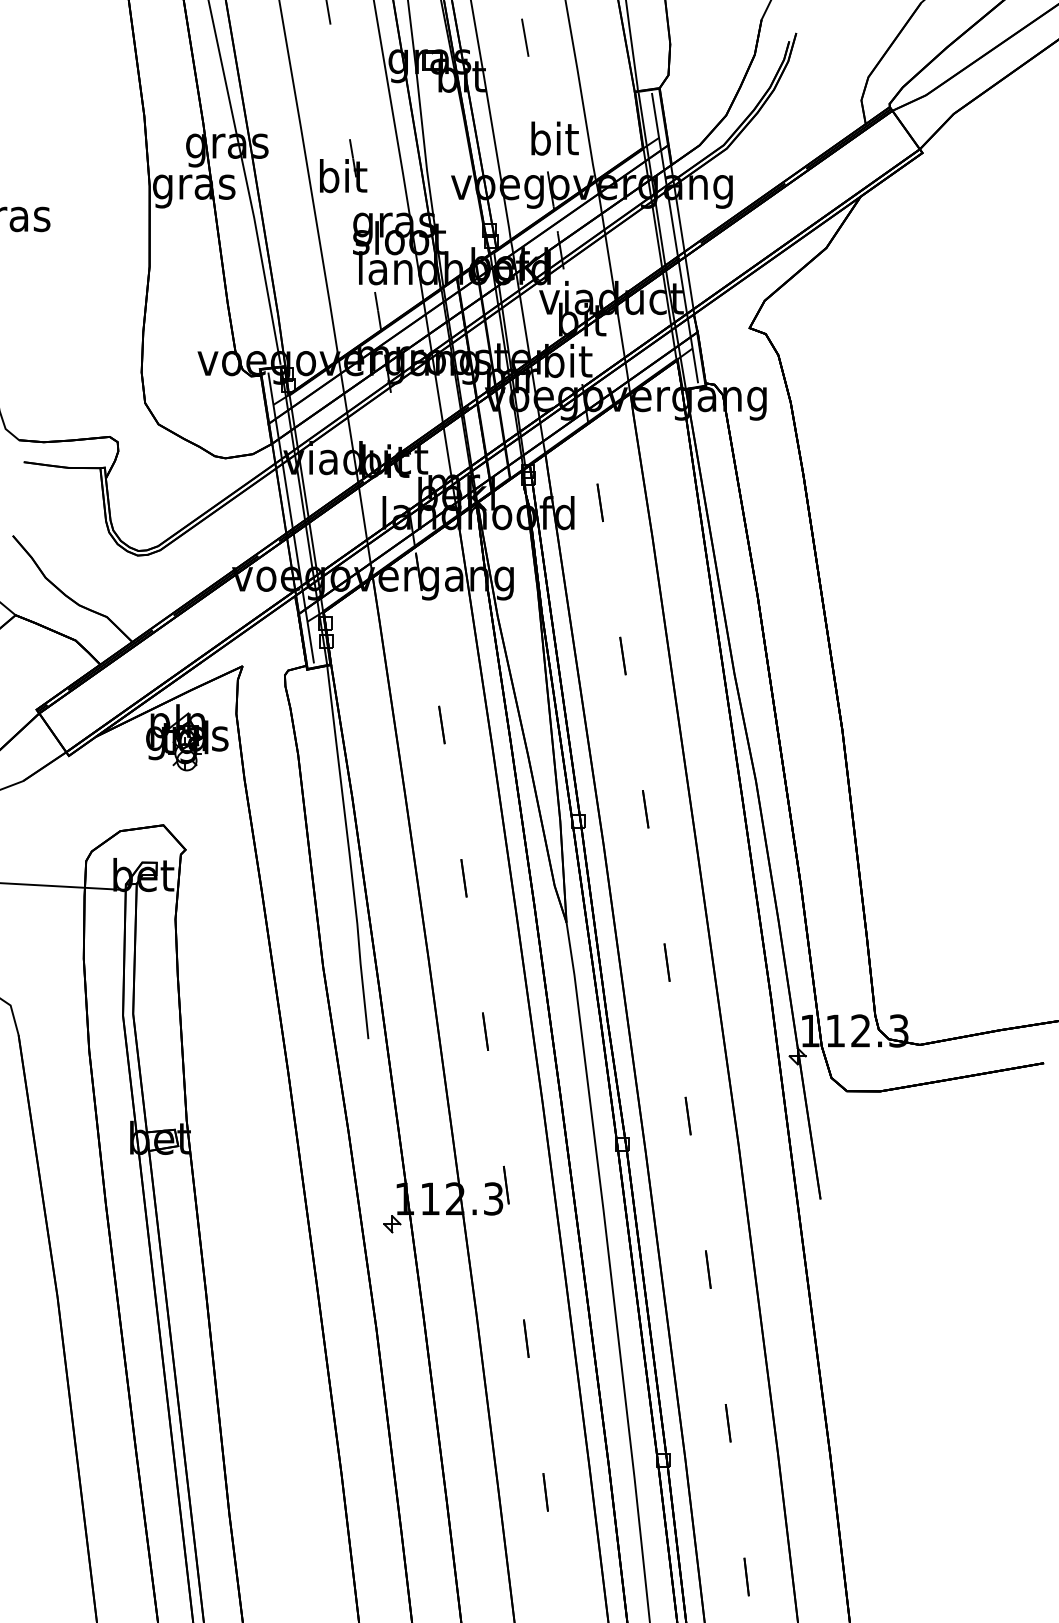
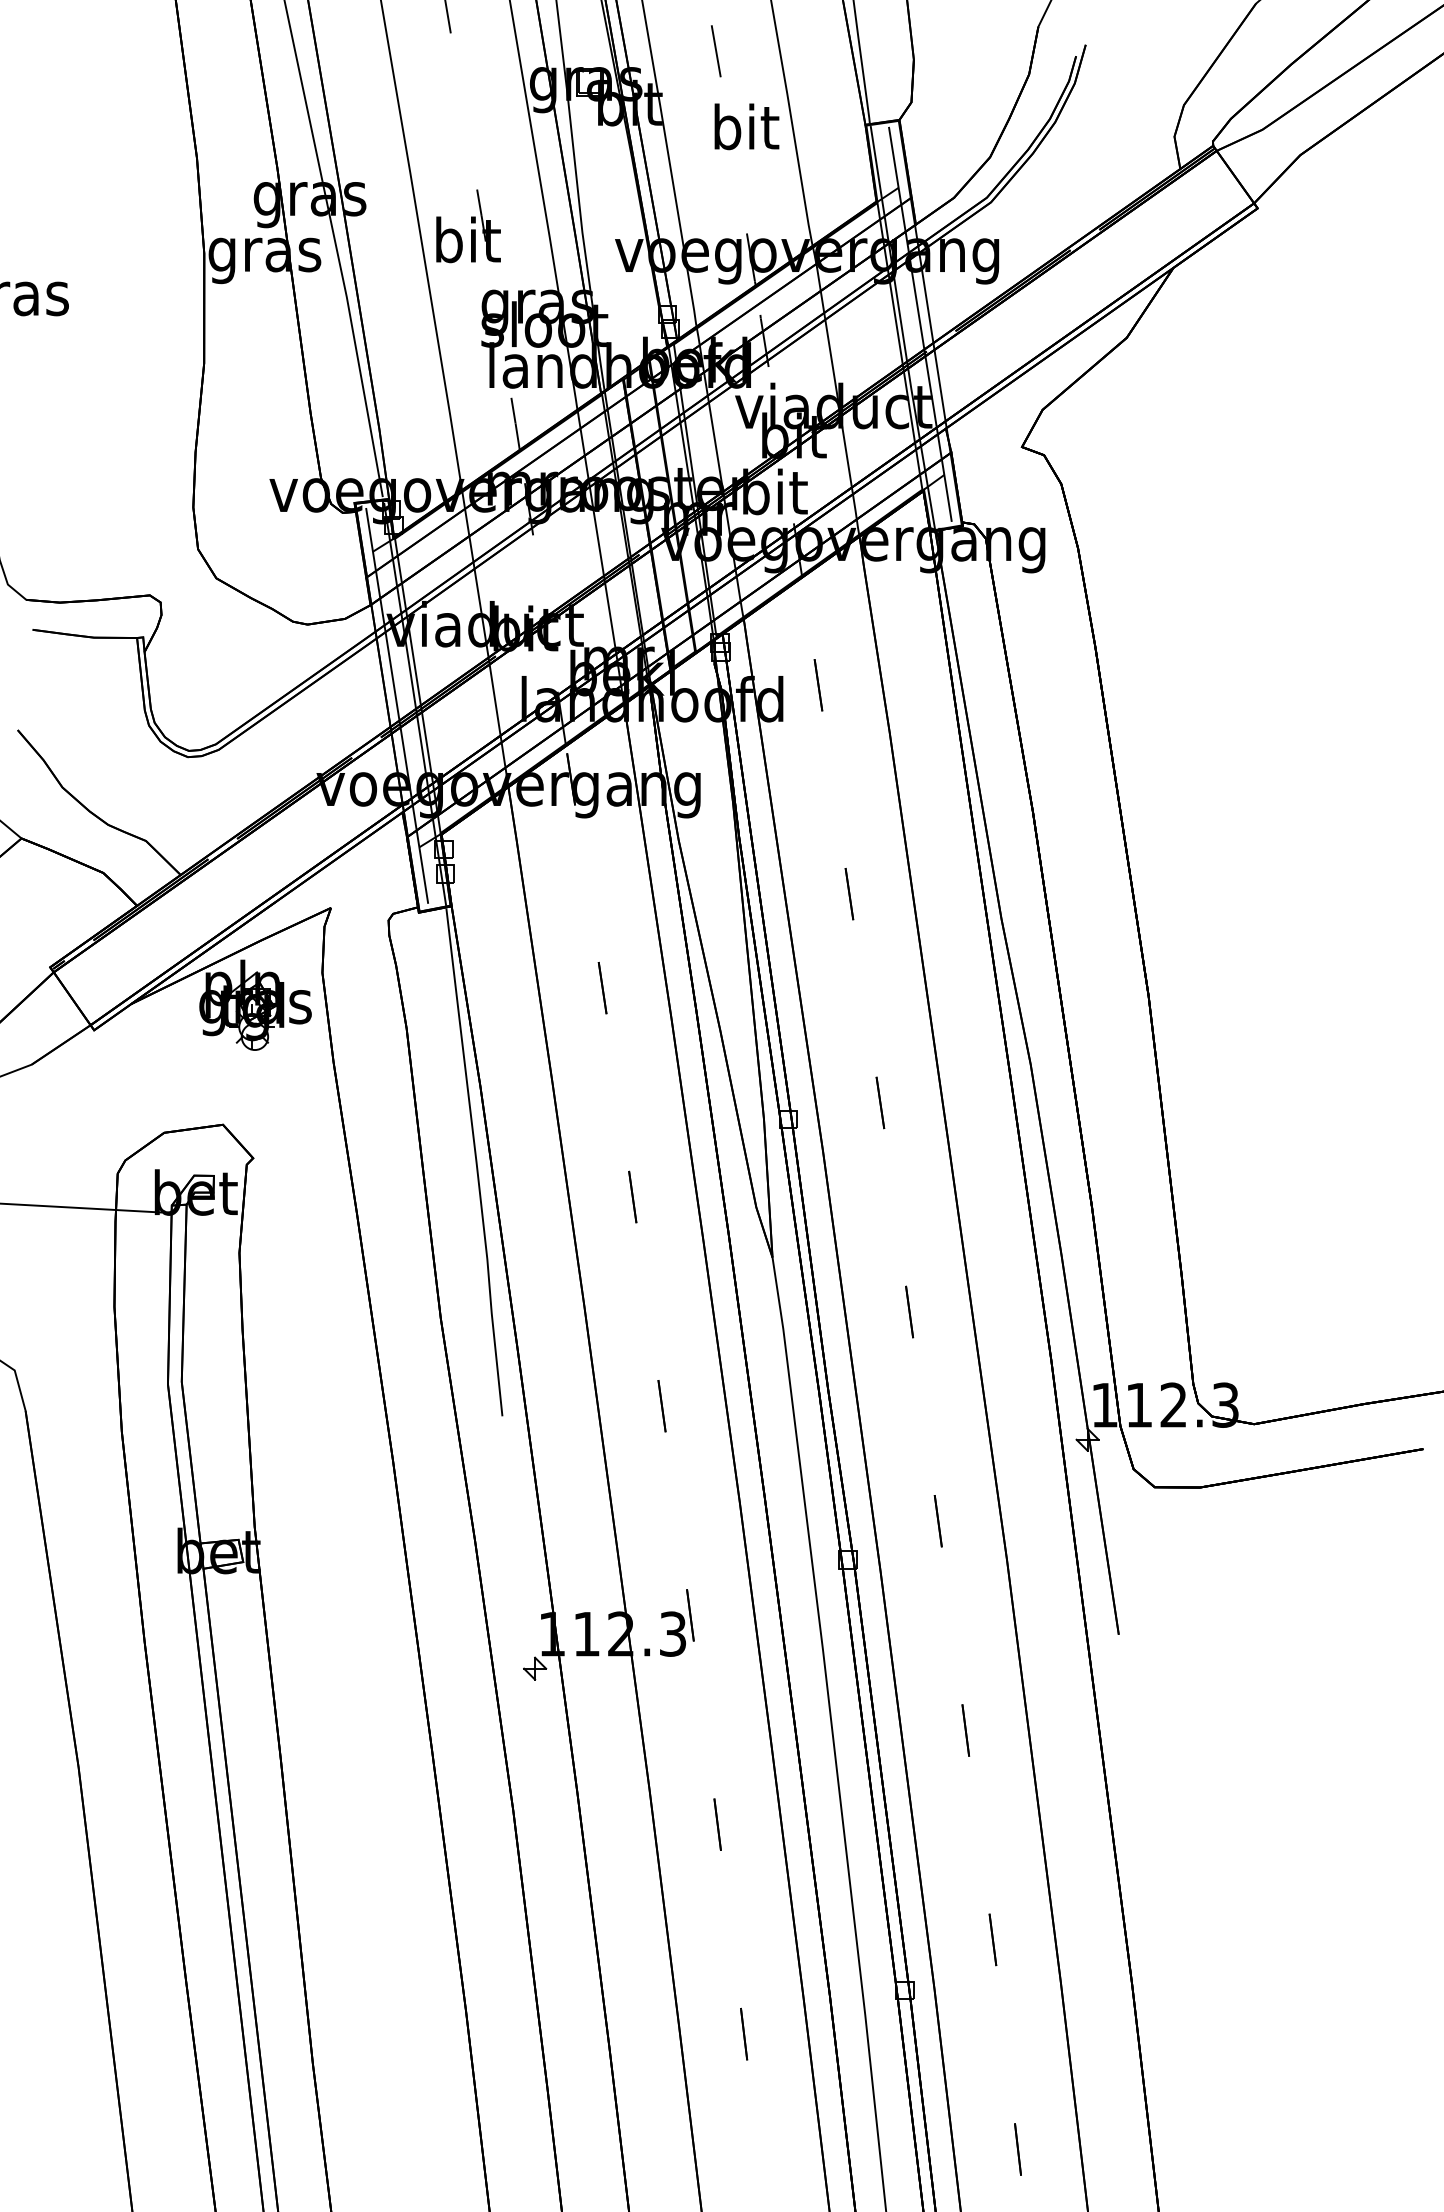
text: (554, 138) -> (746, 126), moved

